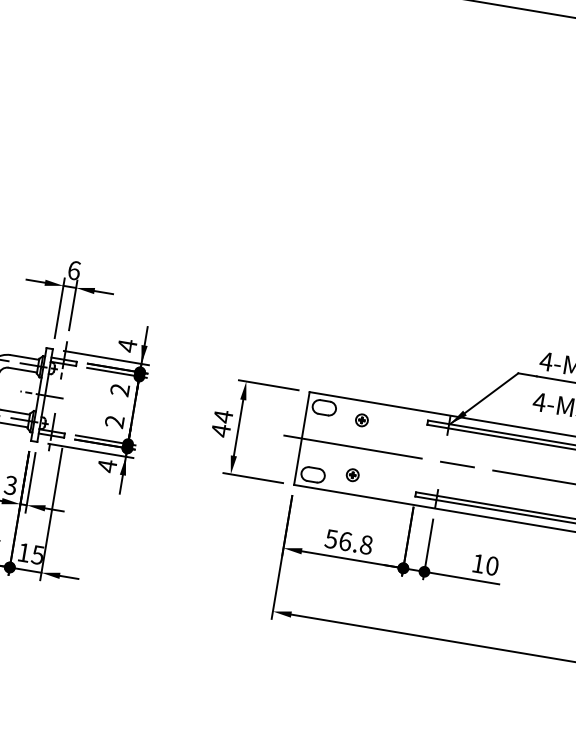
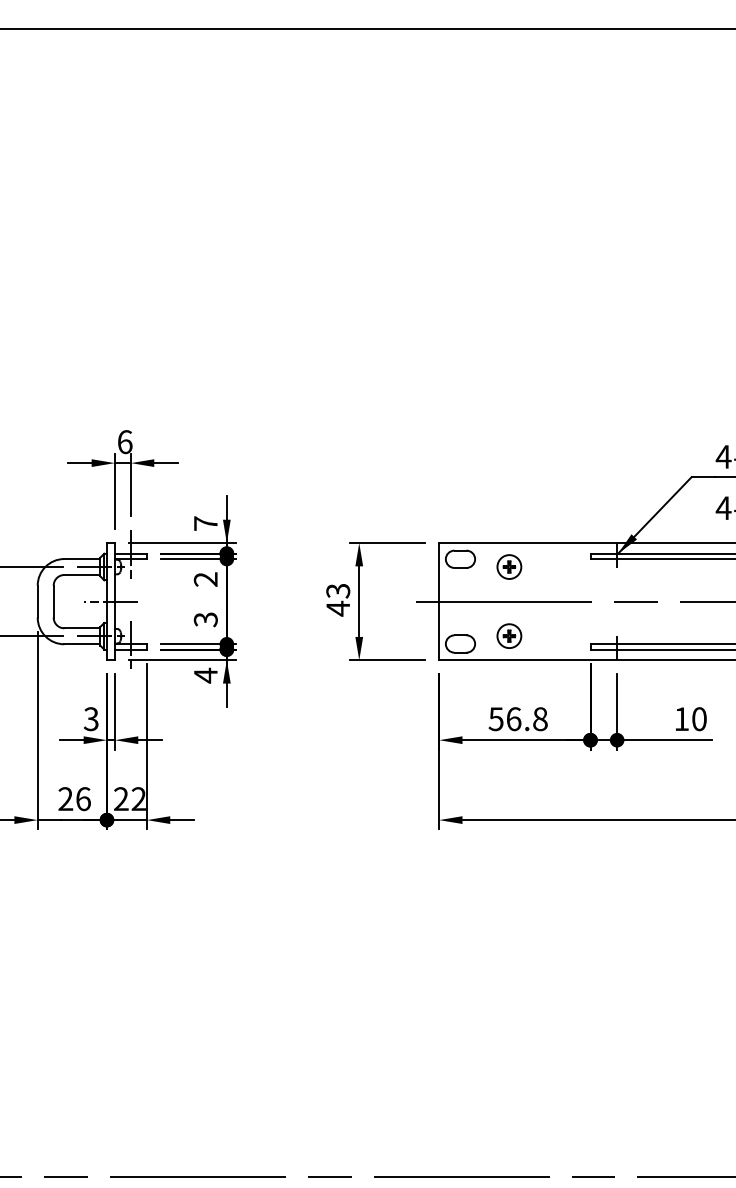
text: (127, 345) -> (205, 523), 4 -> 7
text: (223, 417) -> (338, 591), 44 -> 43
part: (361, 419) -> (508, 566), size x1.6
text: (114, 421) -> (205, 619), 2 -> 3
part: (352, 475) -> (508, 636), size x1.6
text: (30, 554) -> (129, 799), 15 -> 22

